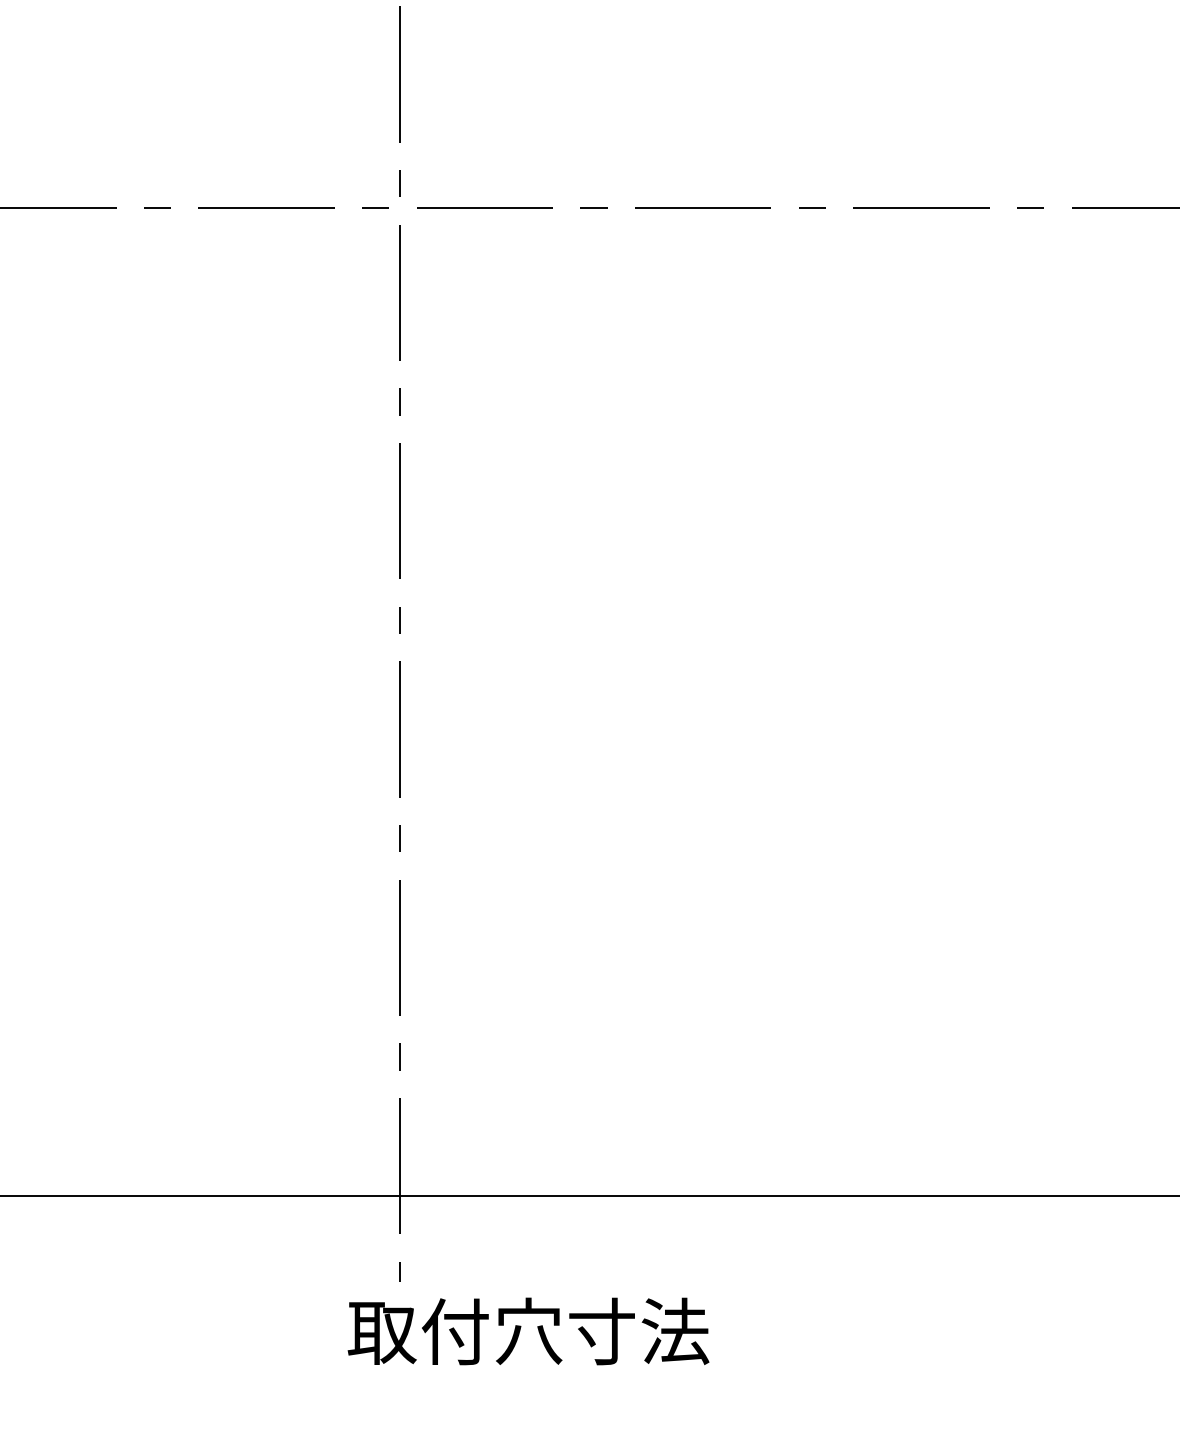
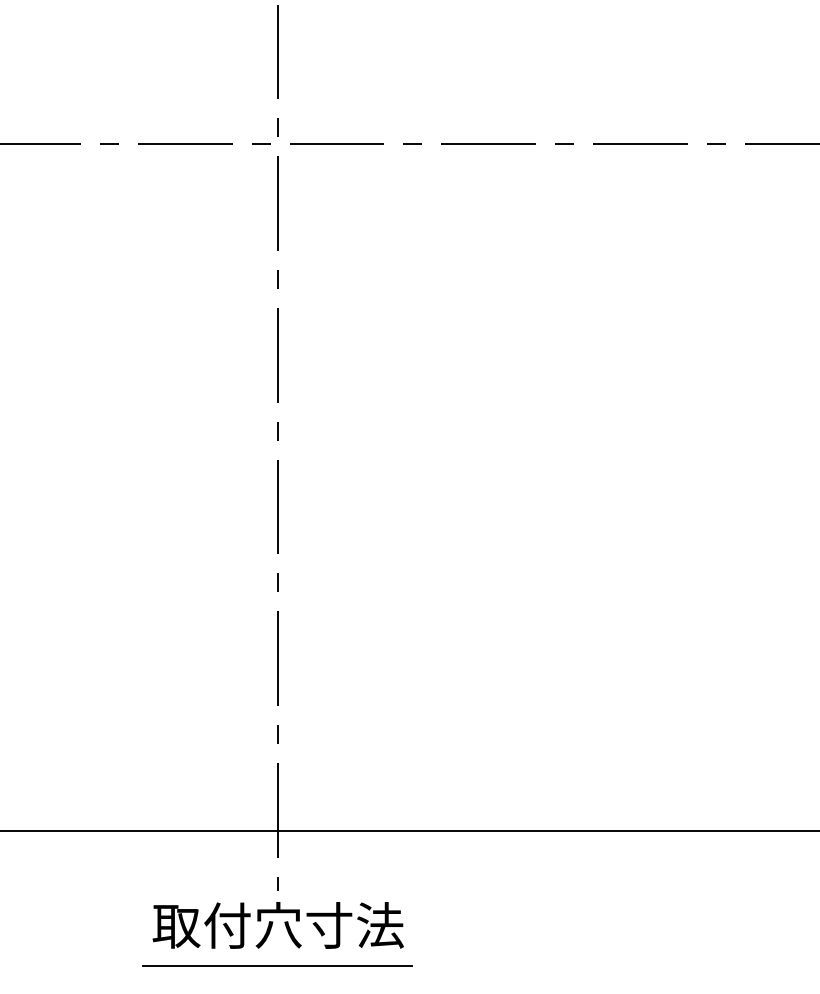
text: (527, 1331) -> (277, 925), moved
line: (399, 1389) -> (277, 965), added

